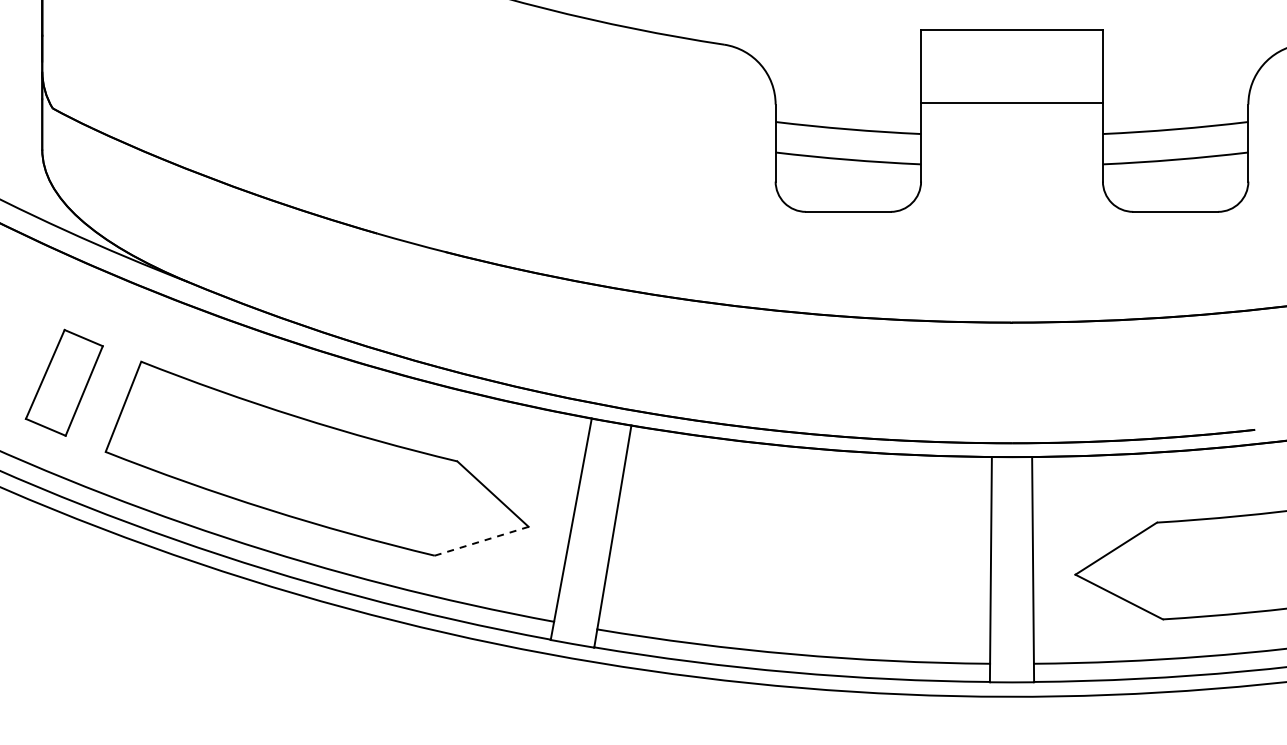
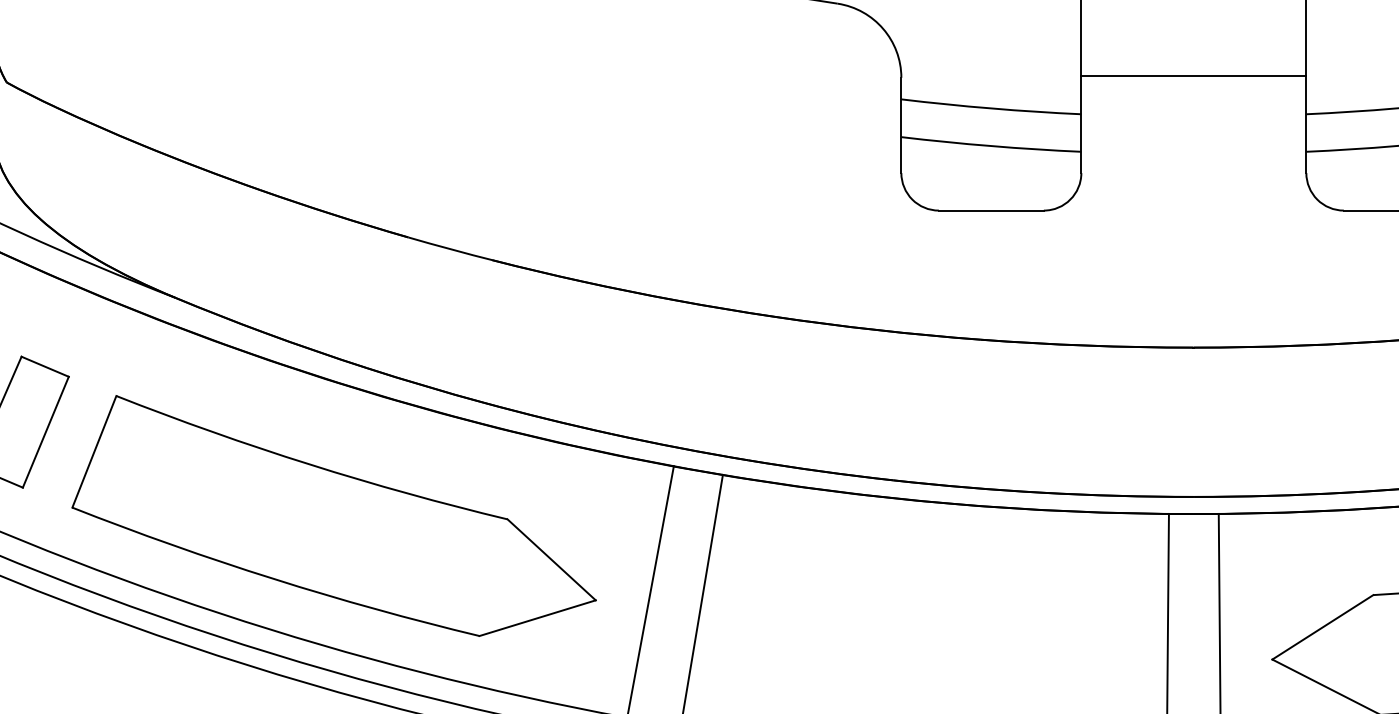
line: (482, 541) -> (538, 618), dashed -> solid

